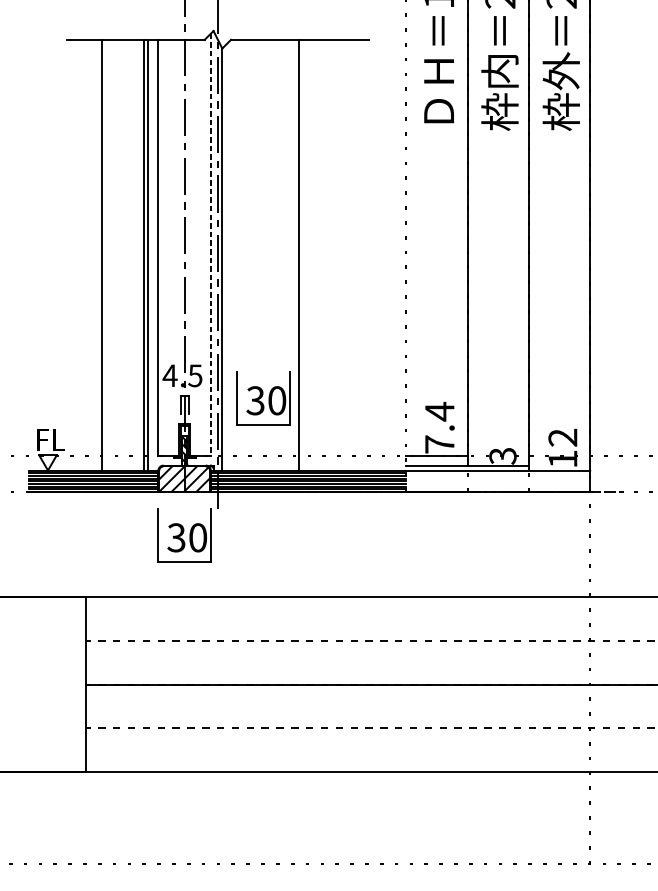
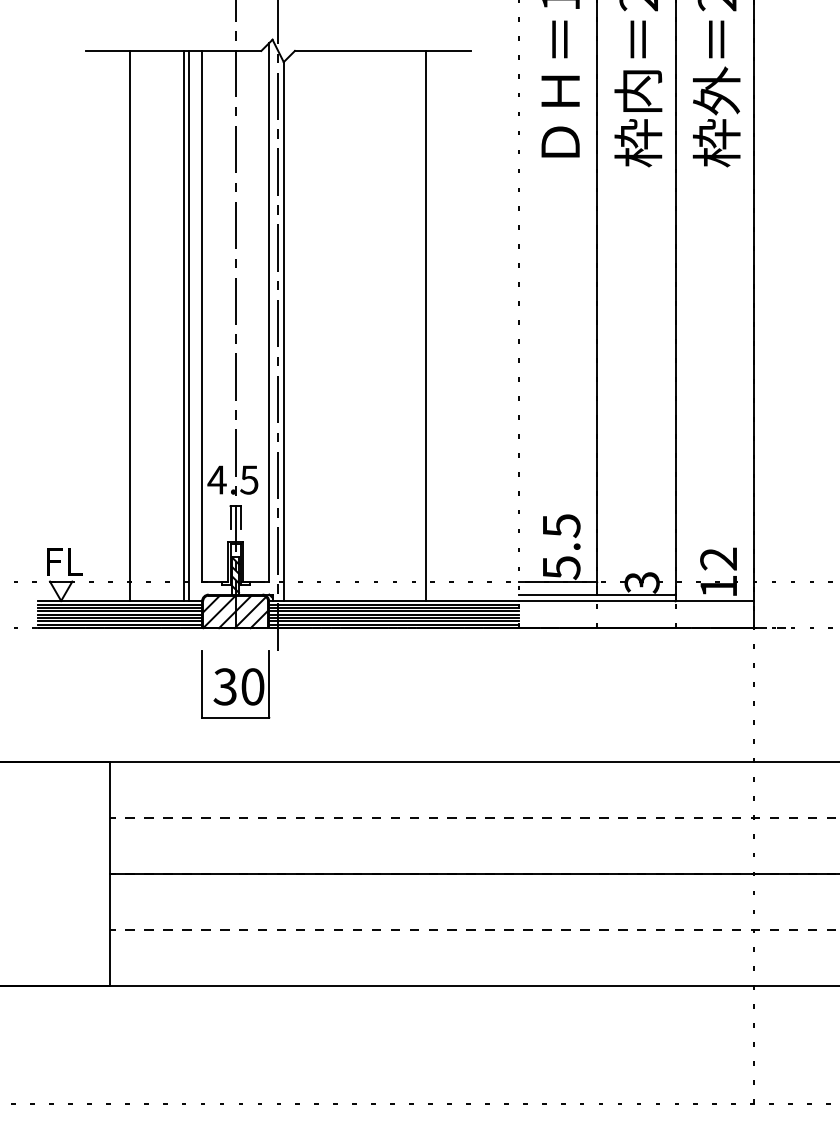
line: (211, 244) -> (269, 312), dashed -> solid
line: (298, 254) -> (425, 325), moved
part: (263, 398) -> (336, 509), removed
text: (439, 427) -> (561, 546), 7.4 -> 5.5

